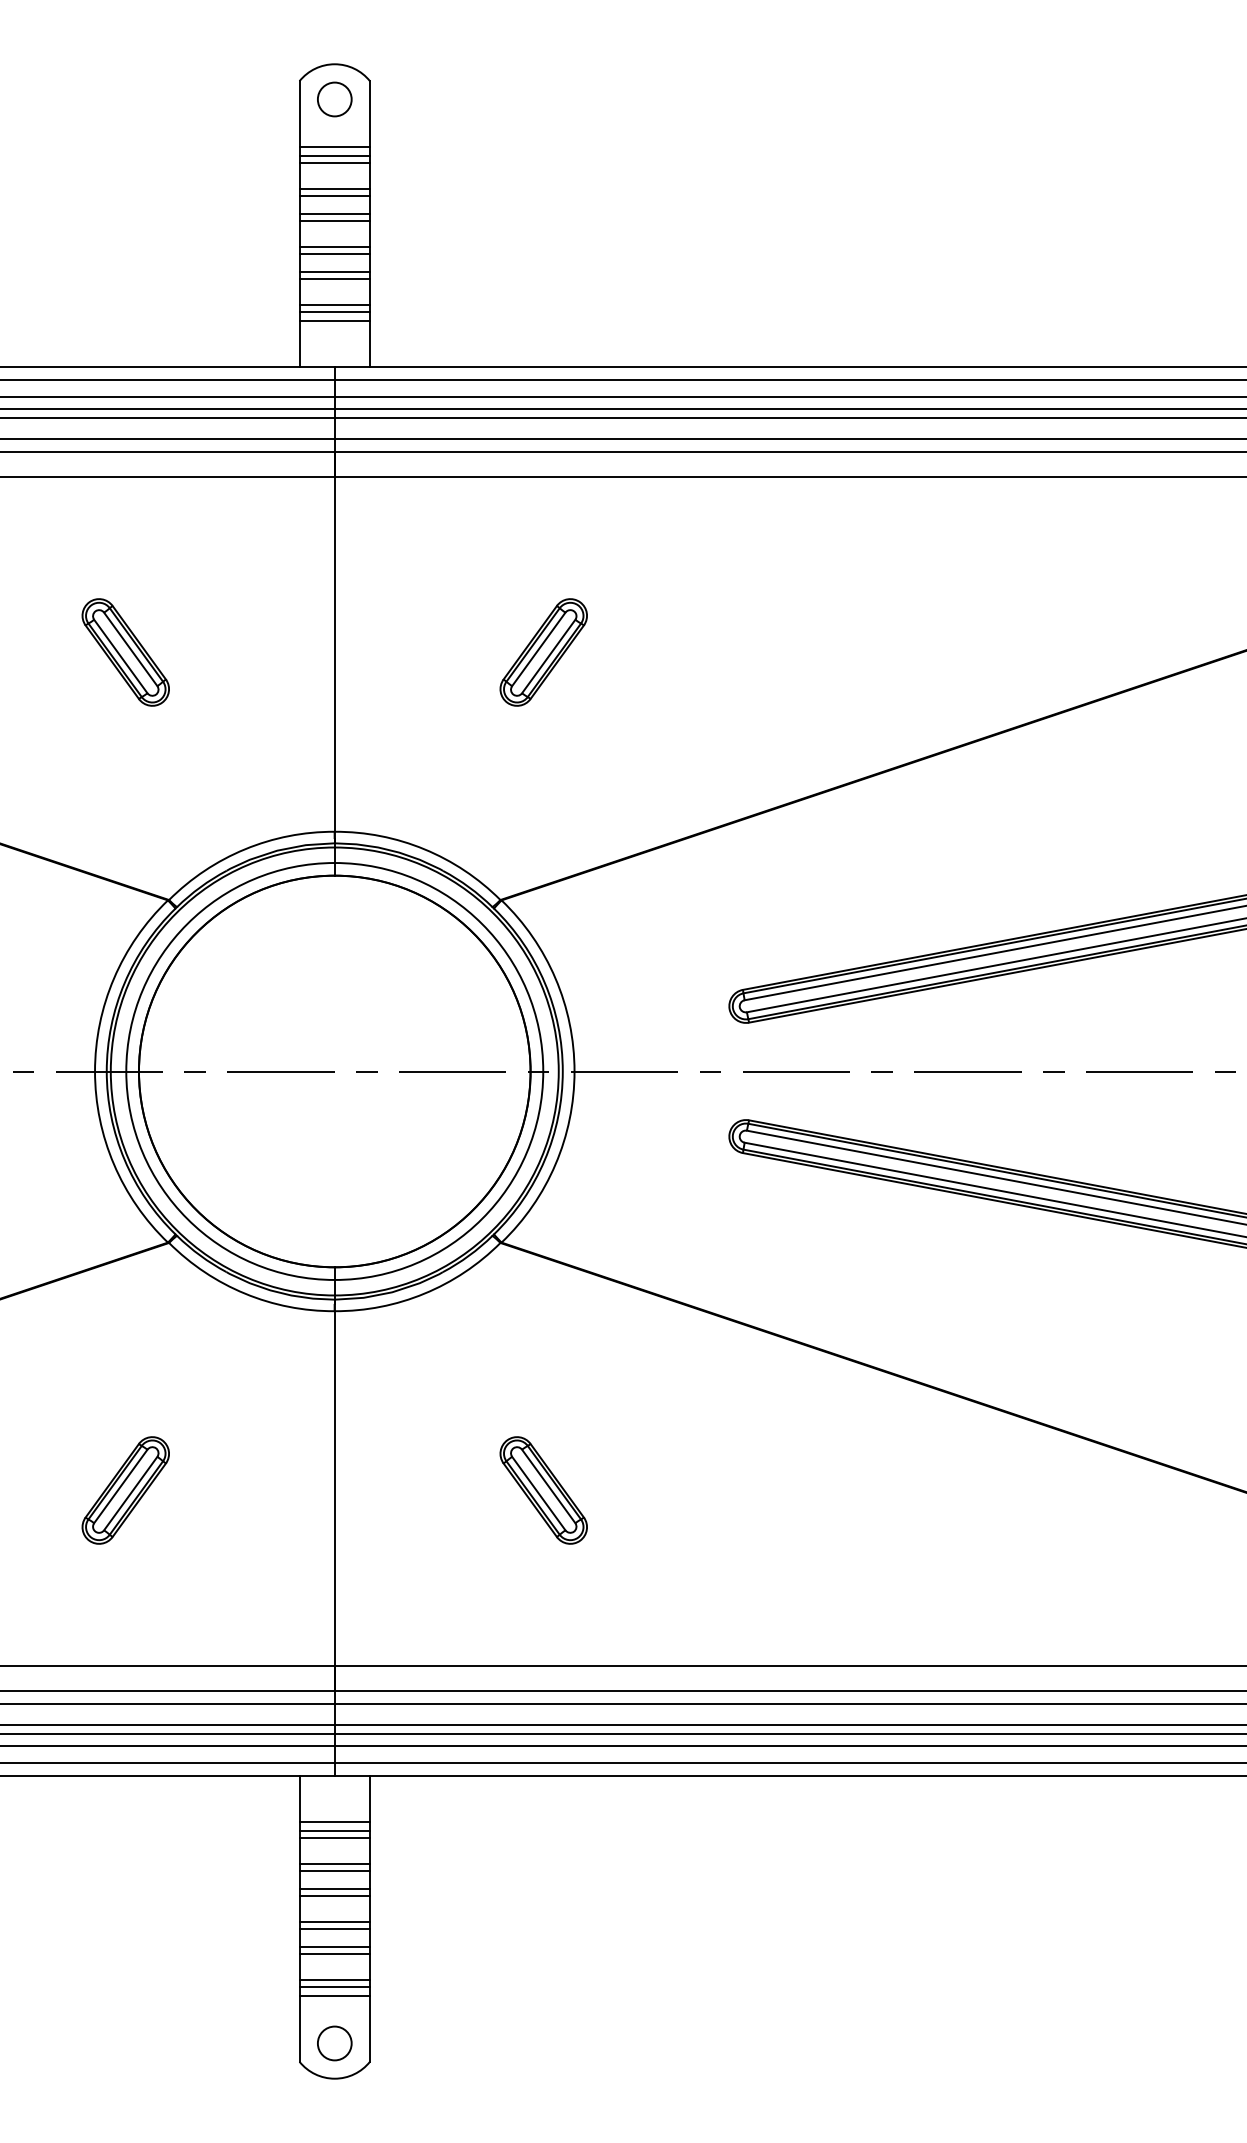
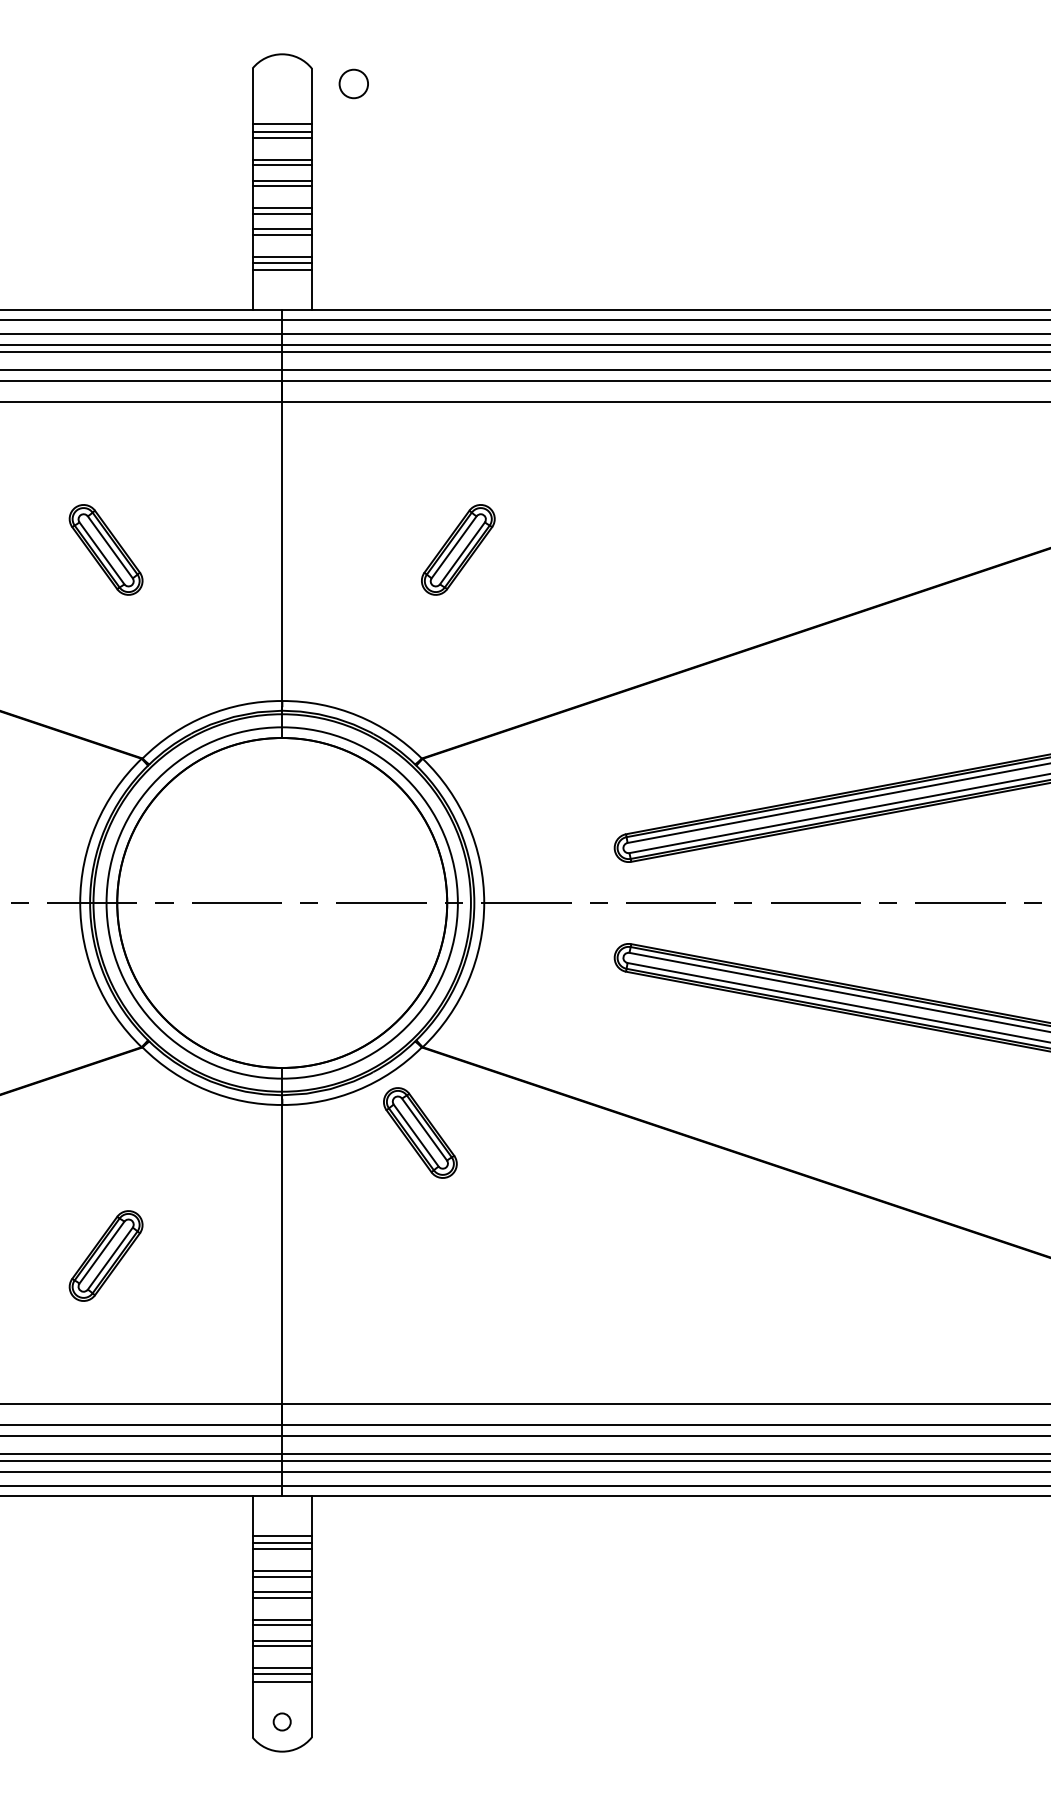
circle: (334, 99) -> (353, 83), moved
part: (543, 1490) -> (420, 1133), moved
circle: (334, 2043) -> (281, 1722), size x0.6

